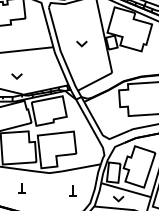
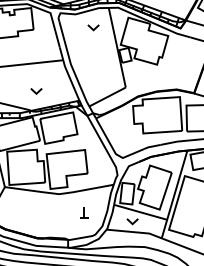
part: (81, 43) -> (93, 27), moved
part: (16, 76) -> (36, 91), moved
part: (21, 188) -> (29, 210), removed

